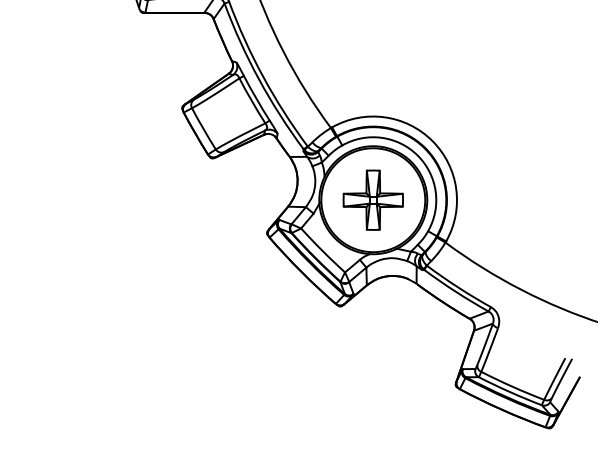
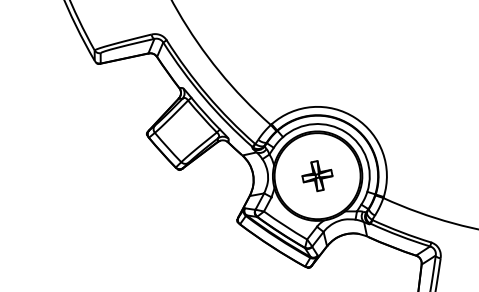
part: (372, 199) -> (316, 175), size x0.6

